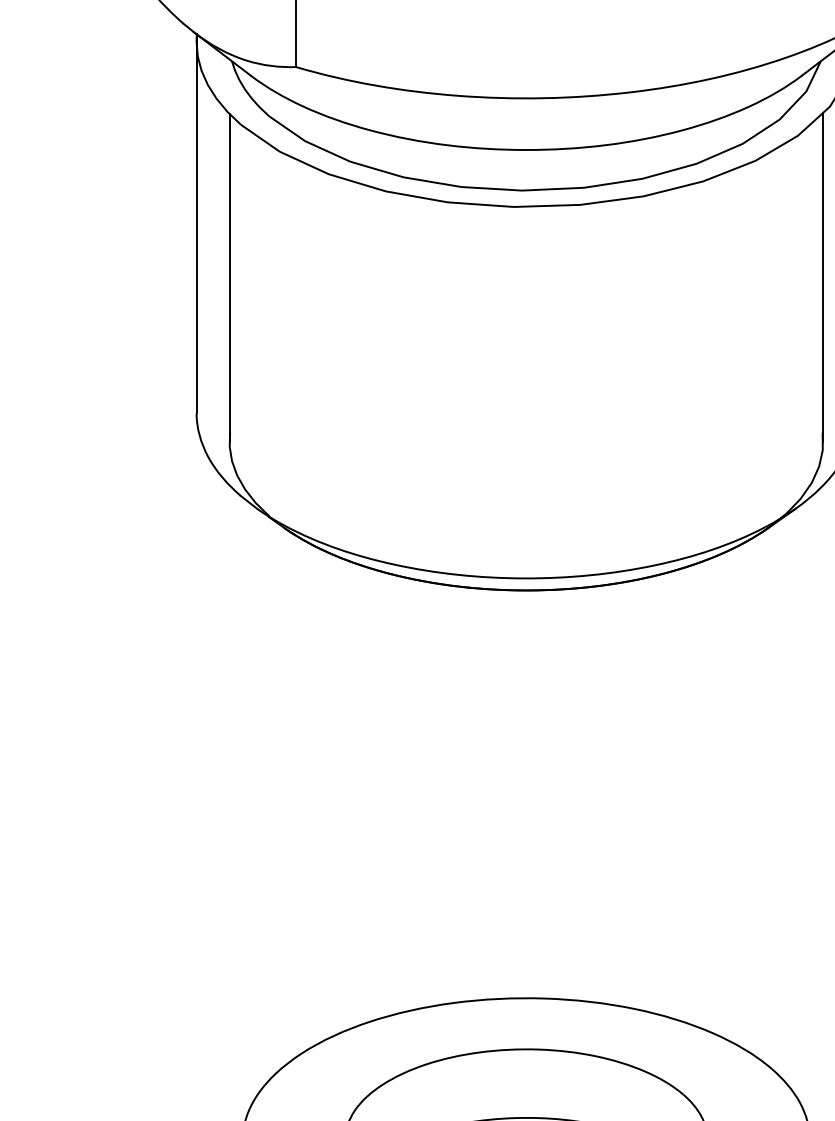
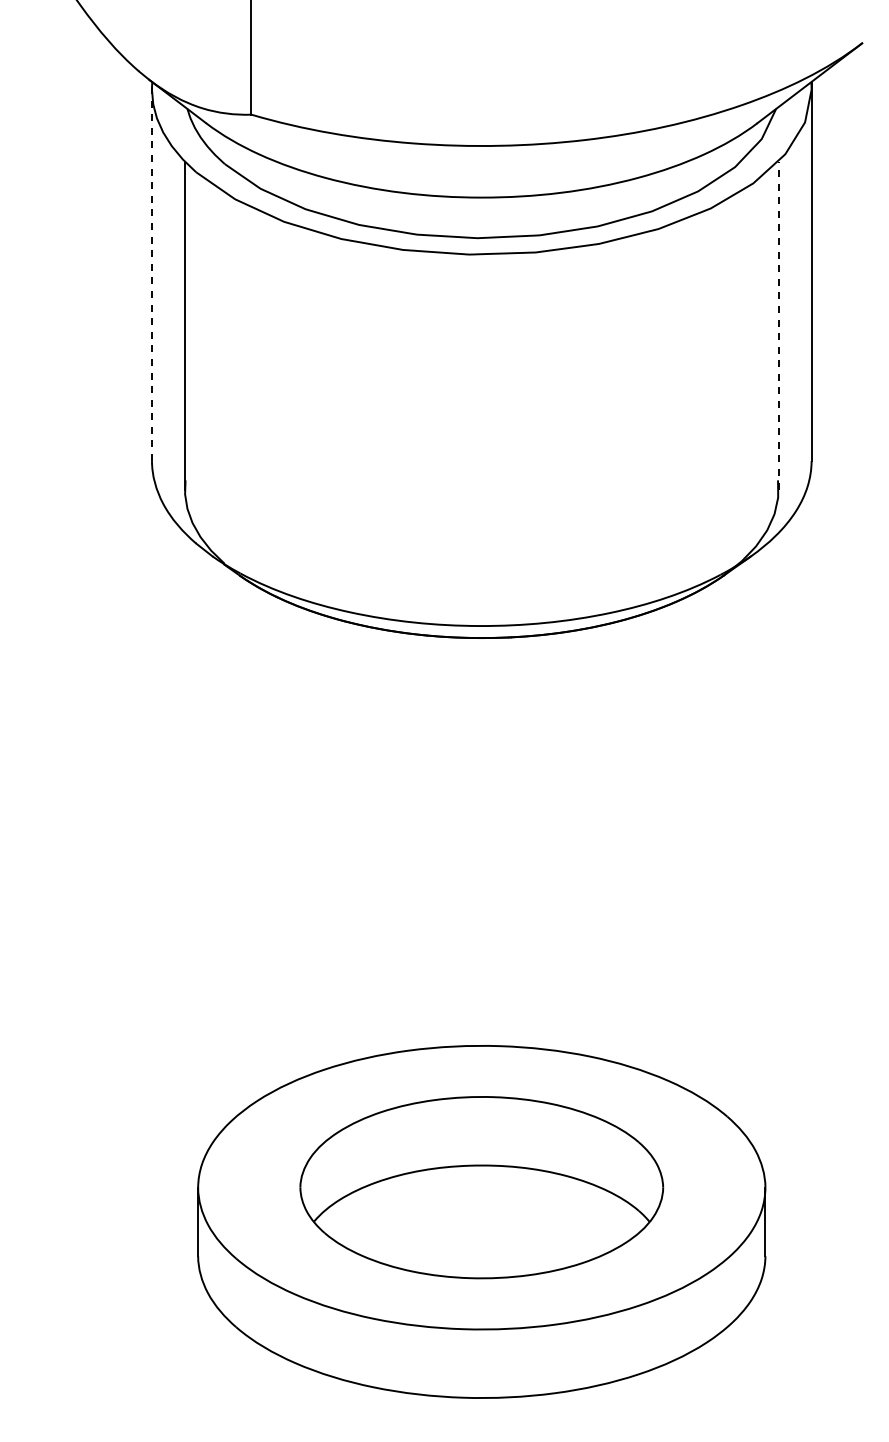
line: (196, 223) -> (151, 271), solid -> dashed
line: (823, 277) -> (778, 325), solid -> dashed

